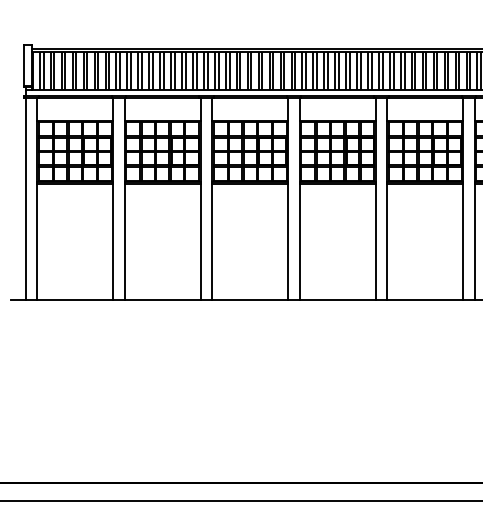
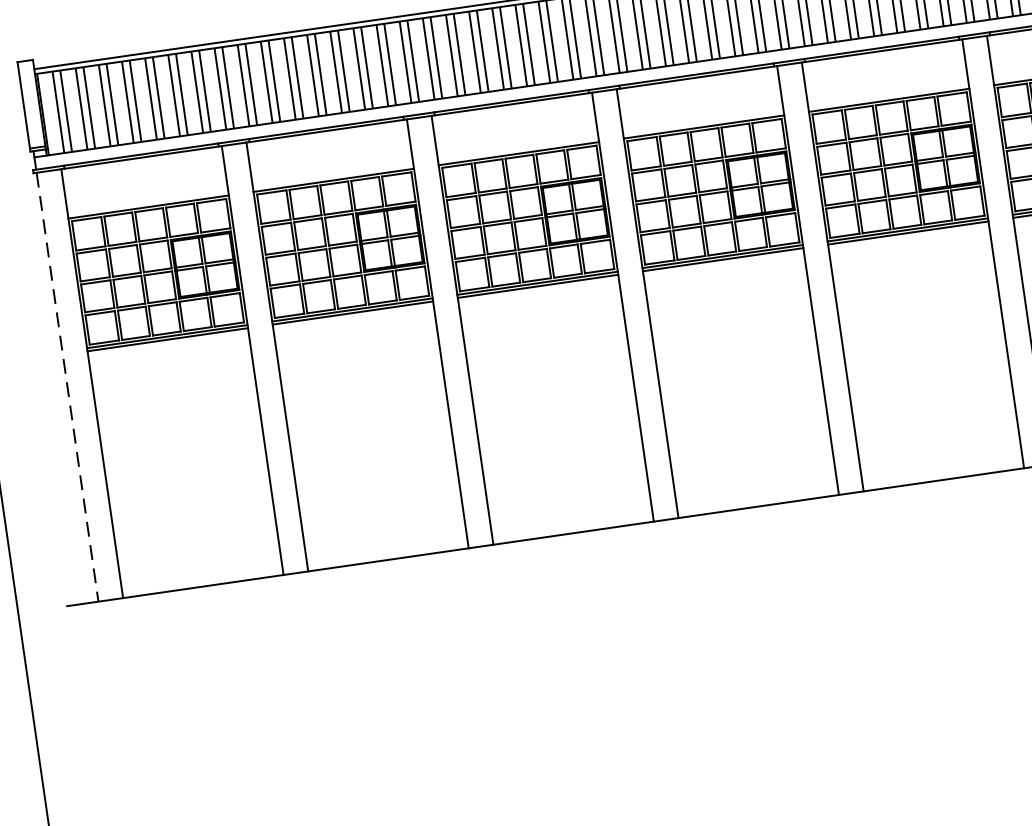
line: (25, 199) -> (67, 388), solid -> dashed

